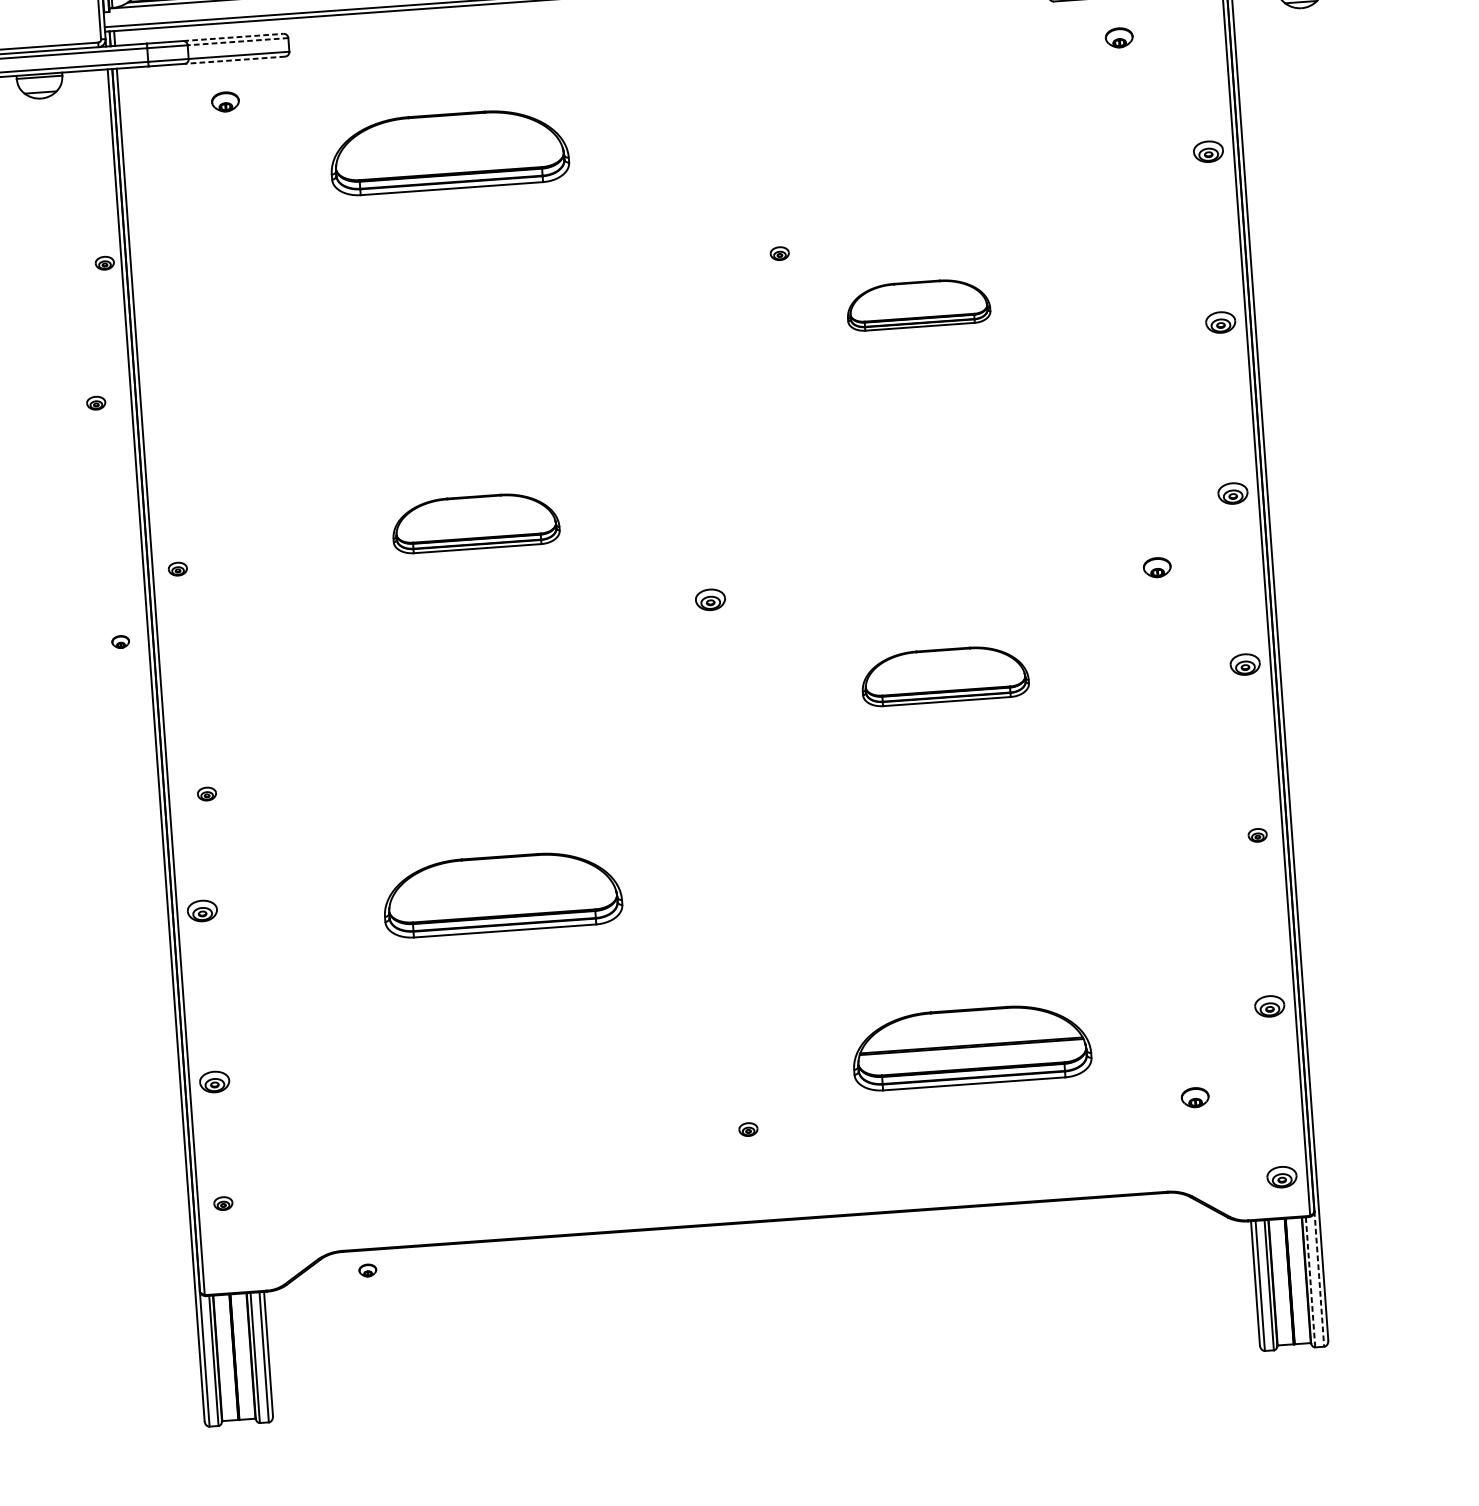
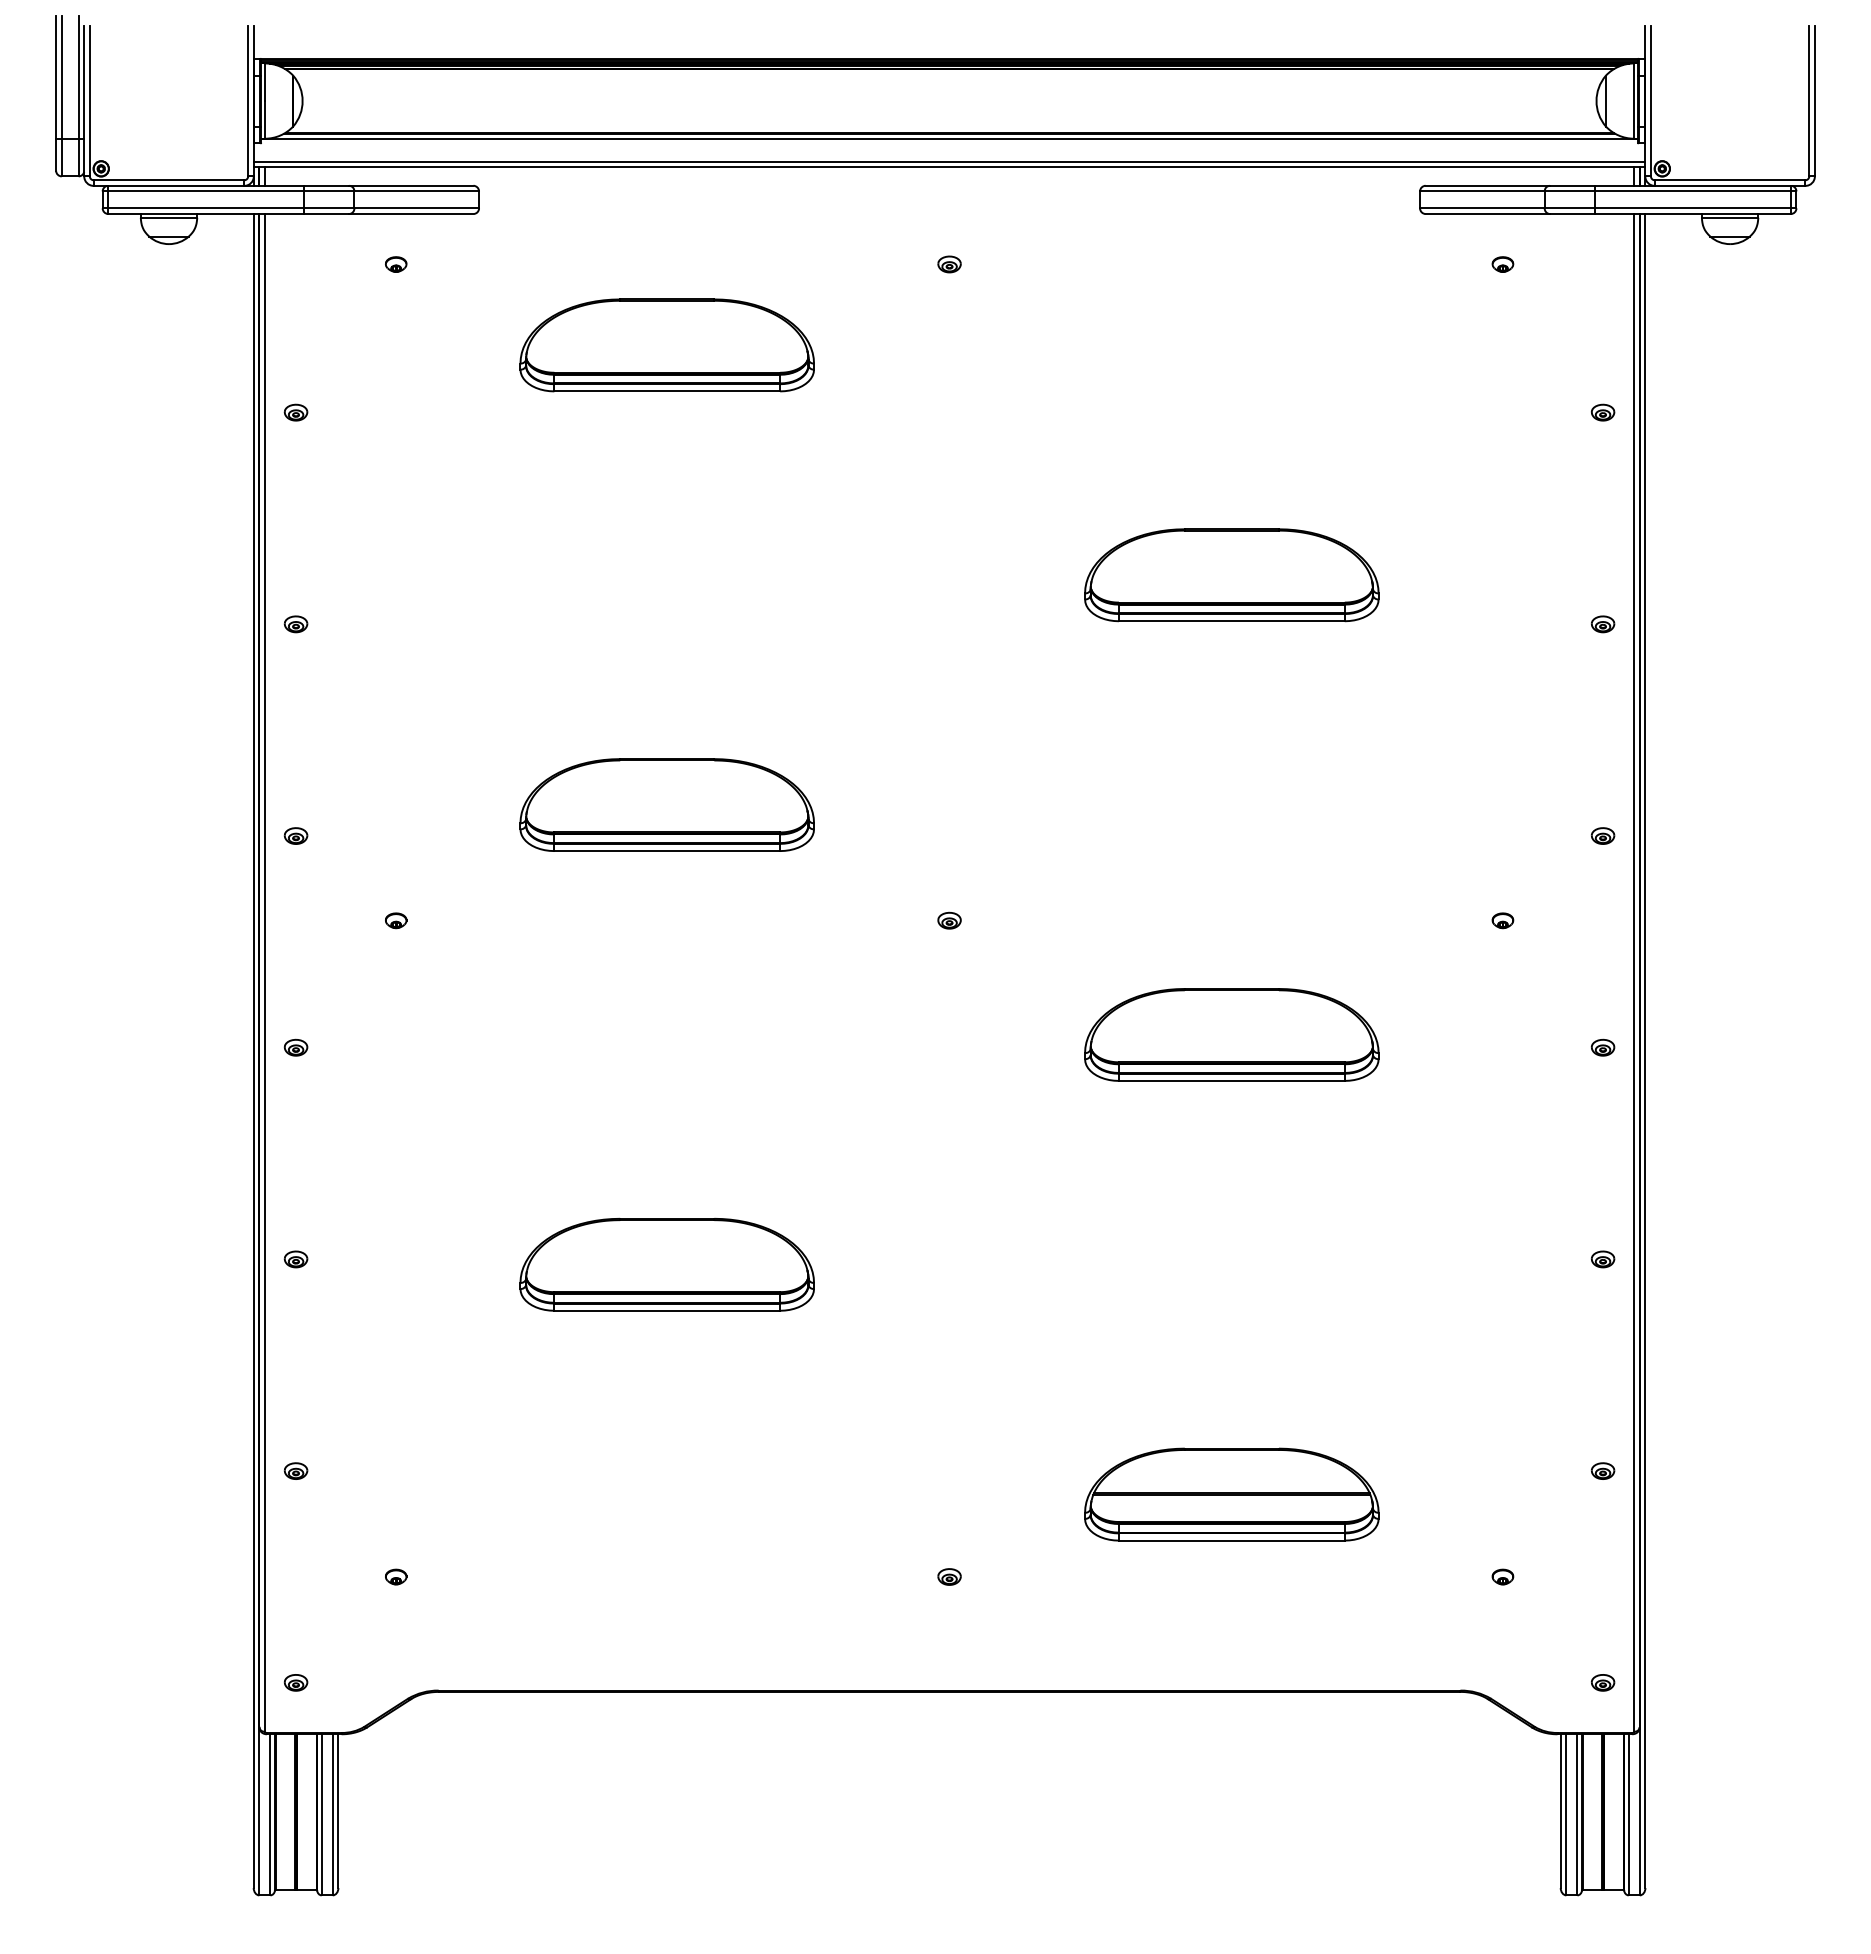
line: (233, 37) -> (411, 185), dashed -> solid
part: (1118, 37) -> (1502, 264), size x0.62
line: (237, 41) -> (416, 191), dashed -> solid
line: (234, 60) -> (410, 214), dashed -> solid
part: (225, 101) -> (396, 264), size x0.62
part: (1209, 151) -> (1603, 412), size x0.62
part: (779, 253) -> (949, 264), moved
part: (104, 263) -> (295, 412), moved
part: (918, 304) -> (1231, 575), size x1.67
part: (1221, 322) -> (1603, 624), size x0.62
part: (95, 403) -> (295, 624), moved
part: (1233, 493) -> (1603, 835), size x0.62
part: (475, 522) -> (666, 804), size x1.43
part: (1156, 567) -> (1502, 920), size x0.62
part: (710, 599) -> (949, 920), size x0.62
part: (120, 641) -> (396, 920), moved
part: (1245, 664) -> (1603, 1047), size x0.62
part: (944, 675) -> (1231, 1034), size x1.43
part: (206, 793) -> (295, 1047), moved
part: (201, 911) -> (295, 1259), size x0.62
part: (1270, 1005) -> (1603, 1470), size x0.62
part: (214, 1081) -> (295, 1470), size x0.62
part: (1194, 1097) -> (1502, 1576), size x0.62
part: (1282, 1176) -> (1603, 1682), size x0.62
part: (222, 1203) -> (295, 1682), moved
part: (368, 1270) -> (396, 1576), moved
line: (1319, 1279) -> (1639, 1811), dashed -> solid
line: (1310, 1282) -> (1628, 1814), dashed -> solid

